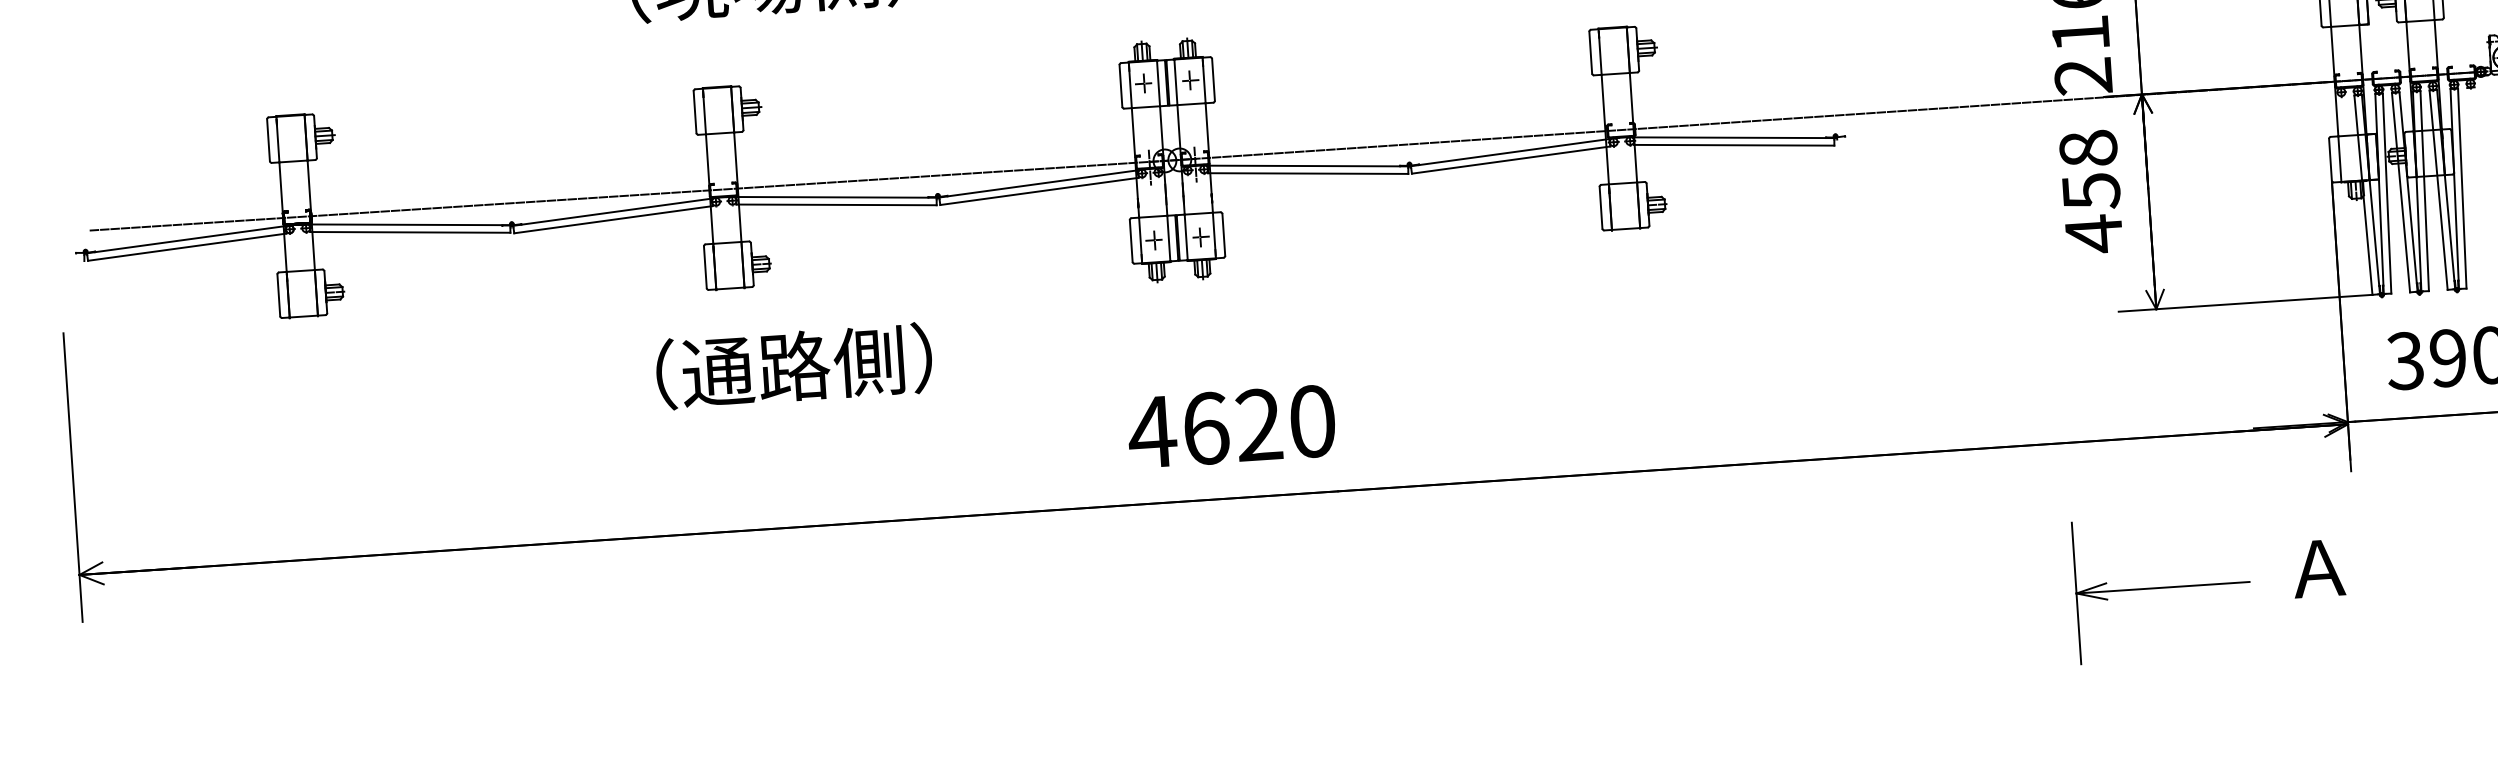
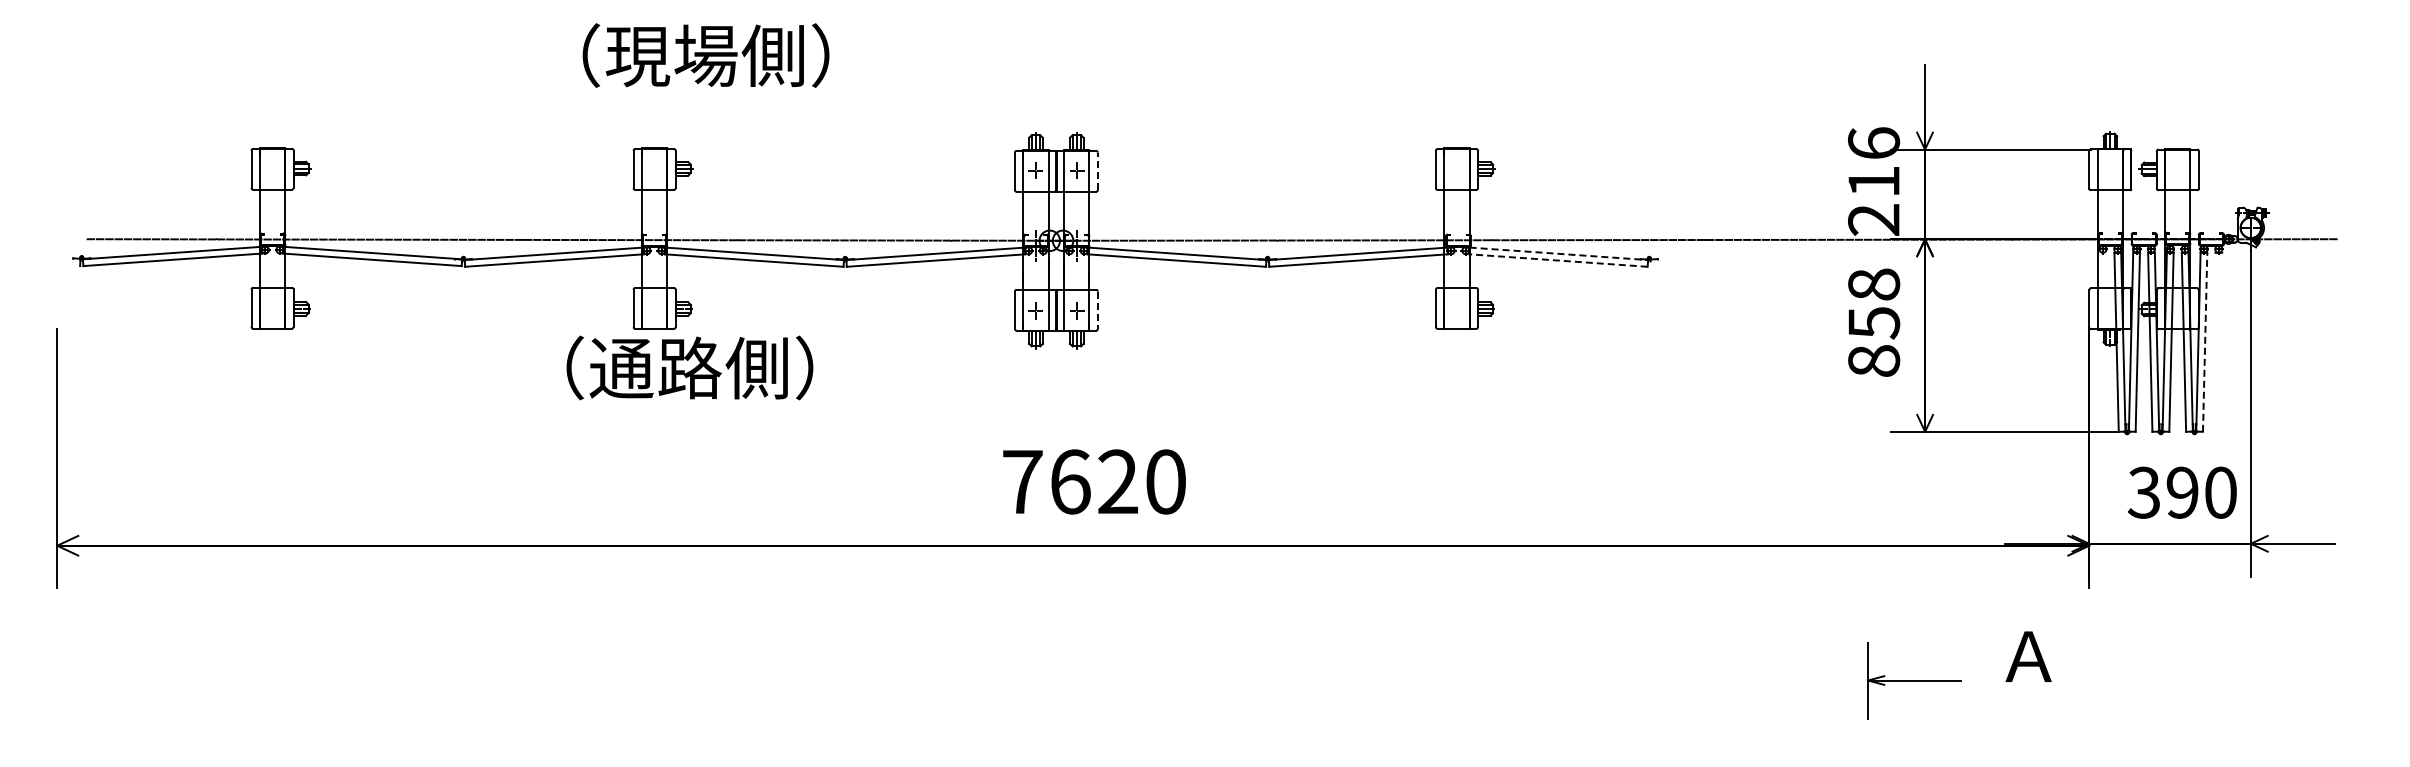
line: (1213, 80) -> (1097, 171), solid -> dashed
line: (1734, 137) -> (1559, 253), solid -> dashed
line: (1733, 145) -> (1557, 260), solid -> dashed
line: (2462, 187) -> (2205, 341), solid -> dashed
text: (2094, 234) -> (1874, 361), 458 -> 858
line: (1223, 235) -> (1097, 310), solid -> dashed
text: (793, 365) -> (689, 367), moved
text: (1152, 431) -> (1022, 481), 4620 -> 7620
text: (2318, 568) -> (2028, 656), moved
part: (2162, 587) -> (1914, 680), size x0.6

